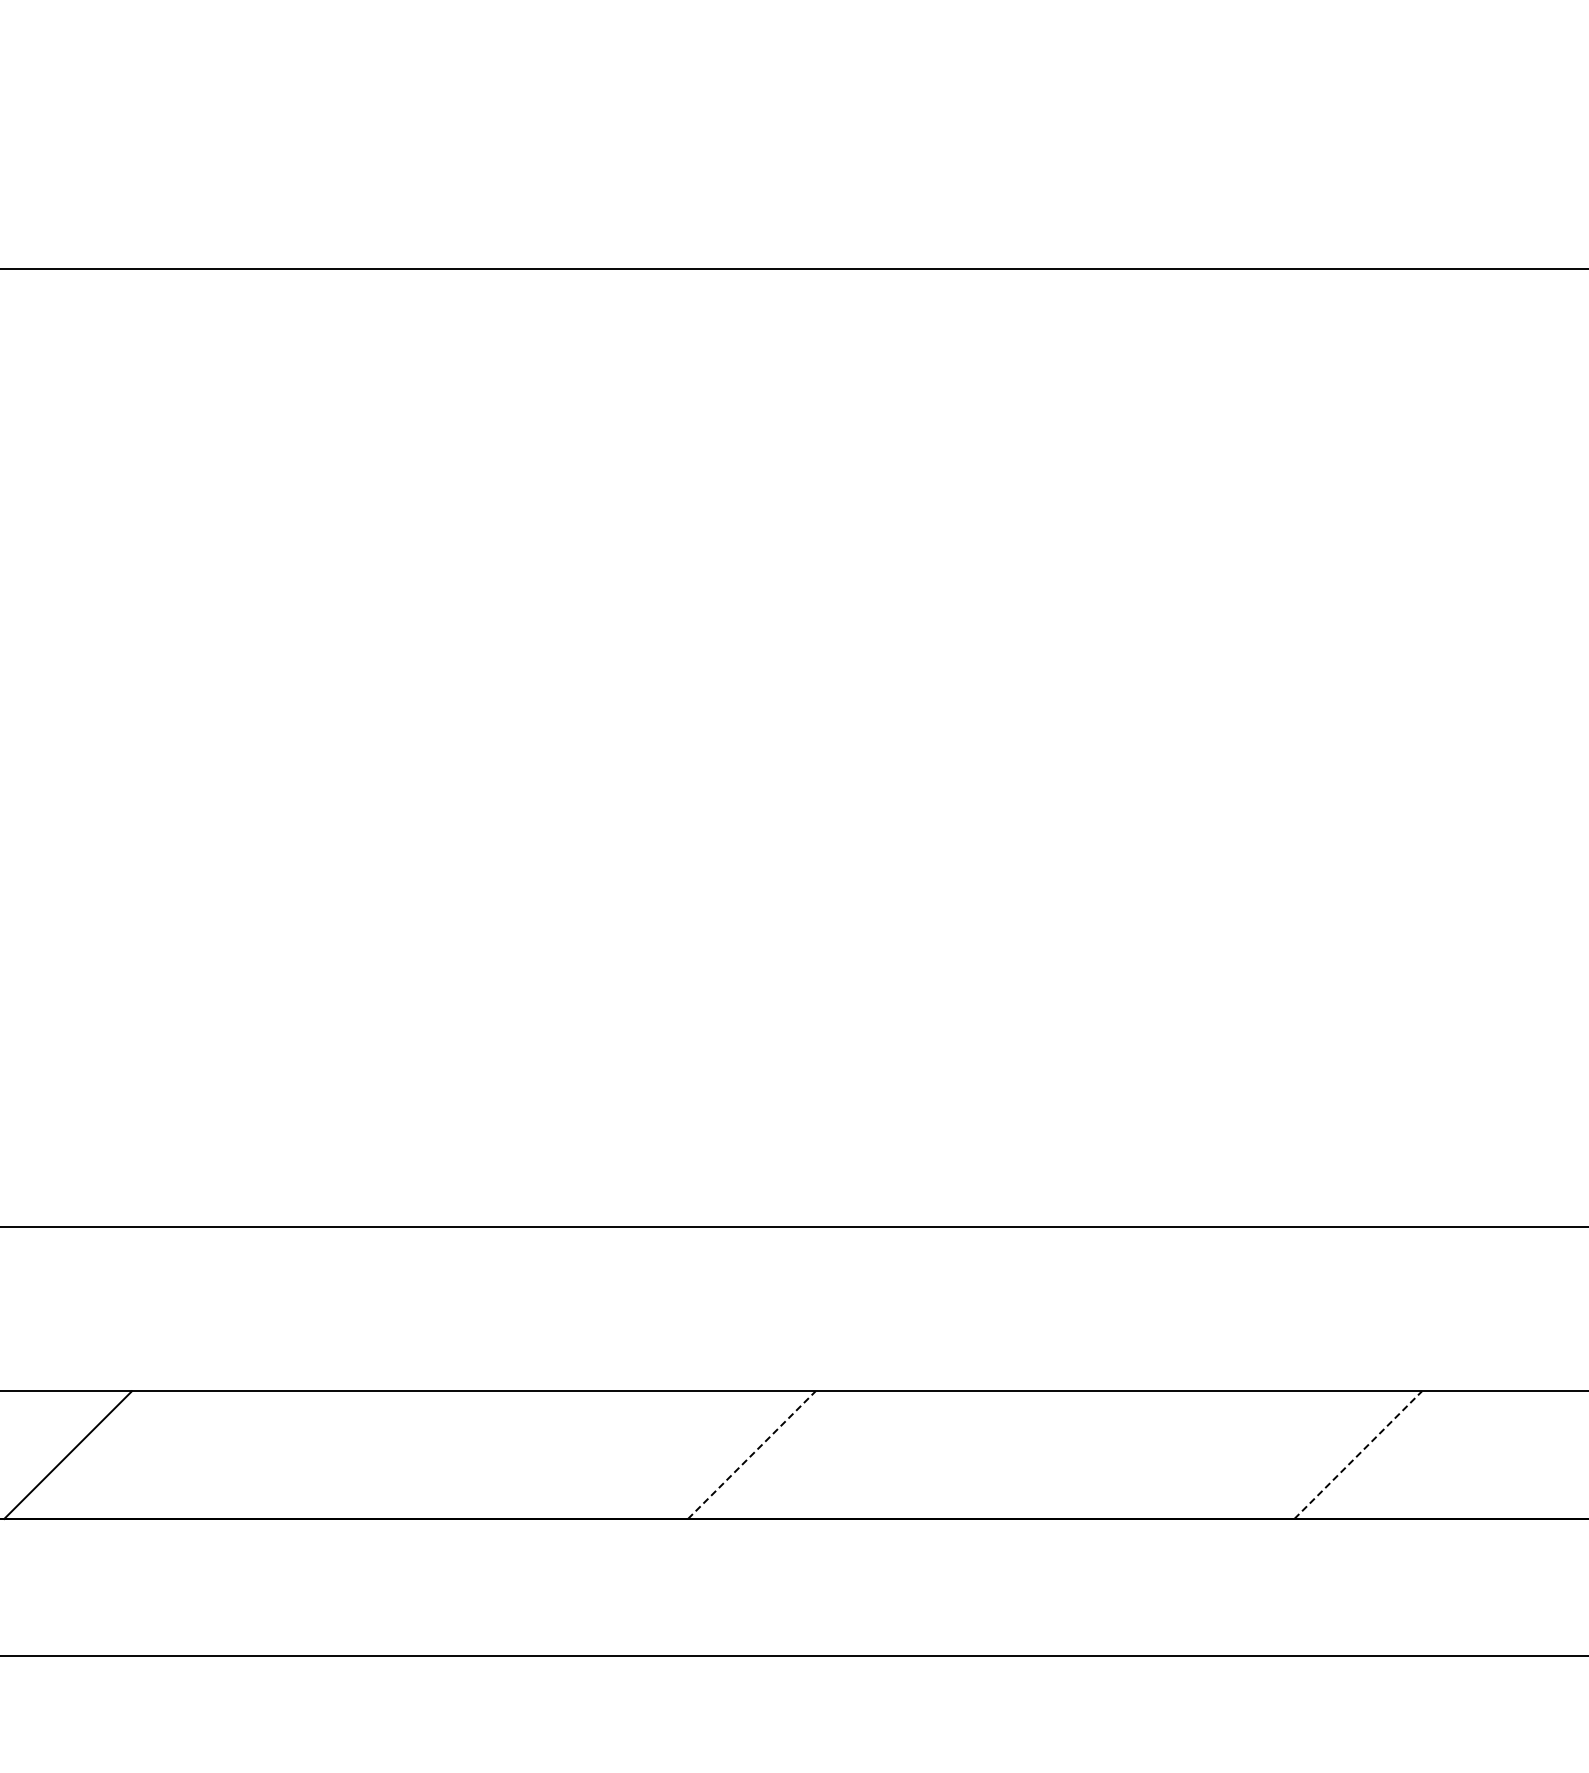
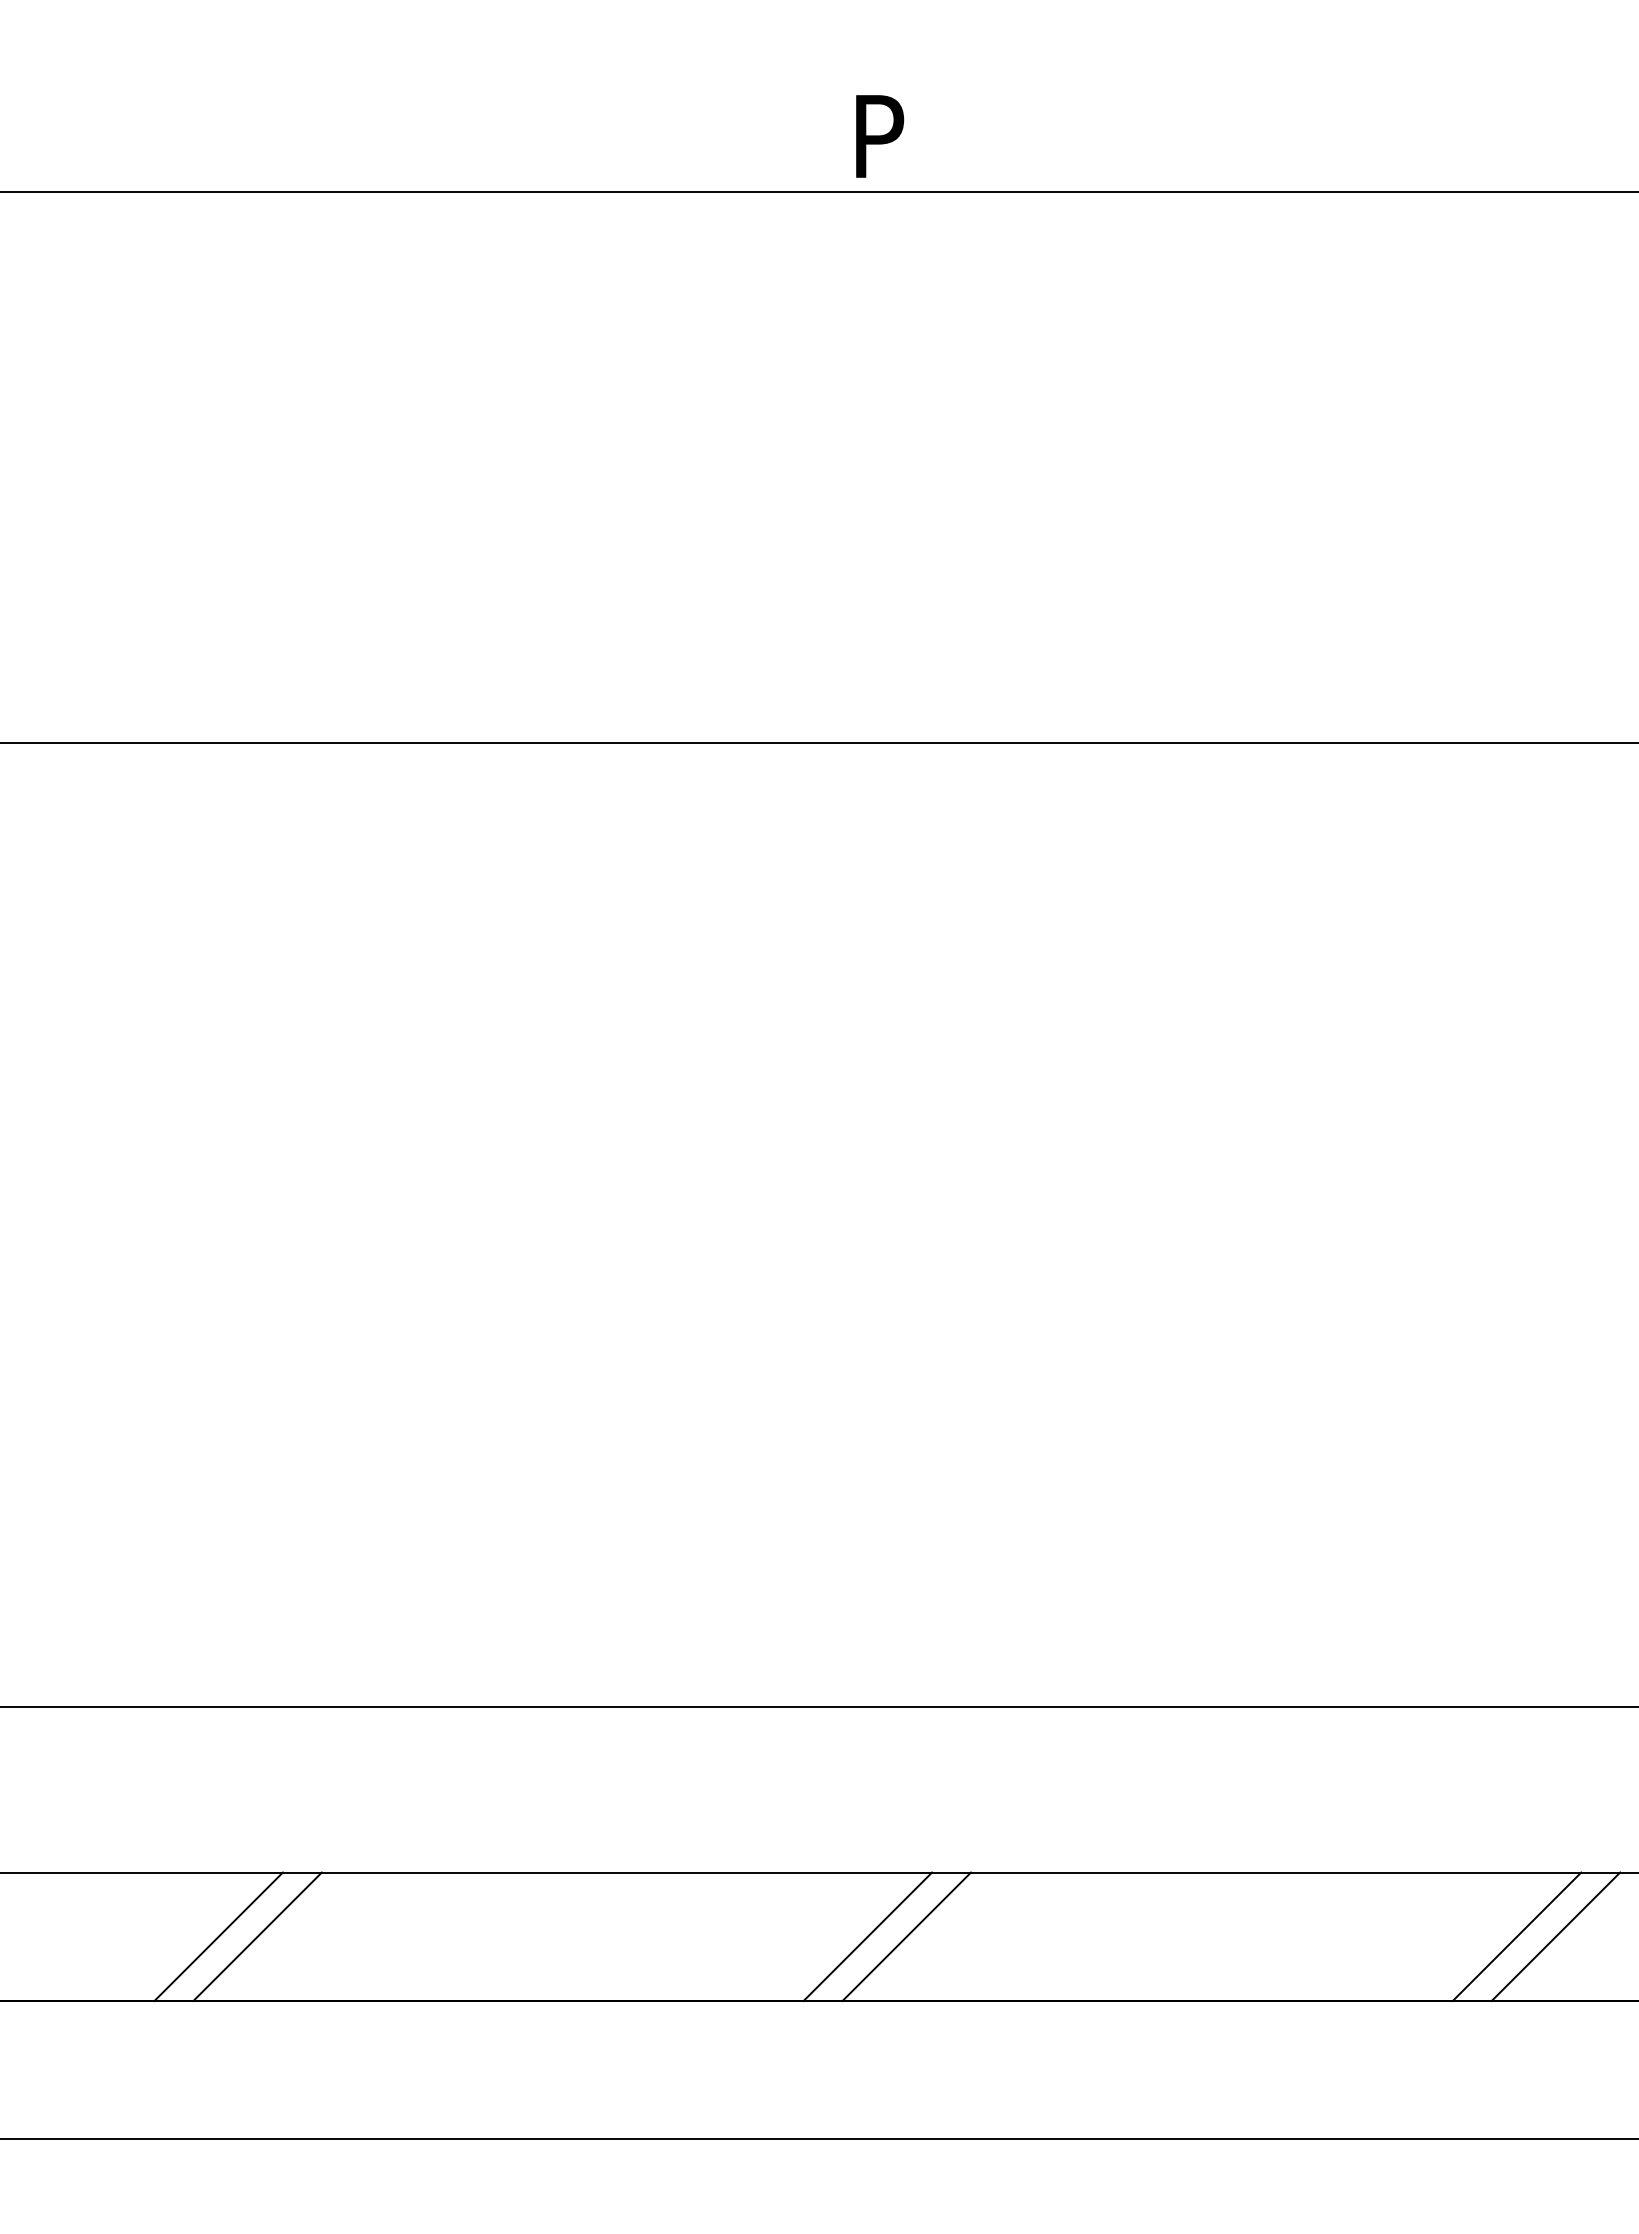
line: (106, 1454) -> (257, 1936), added
line: (712, 1454) -> (867, 1936), added
line: (751, 1454) -> (906, 1936), dashed -> solid
line: (1357, 1454) -> (1516, 1936), dashed -> solid
line: (1396, 1454) -> (1555, 1936), added

